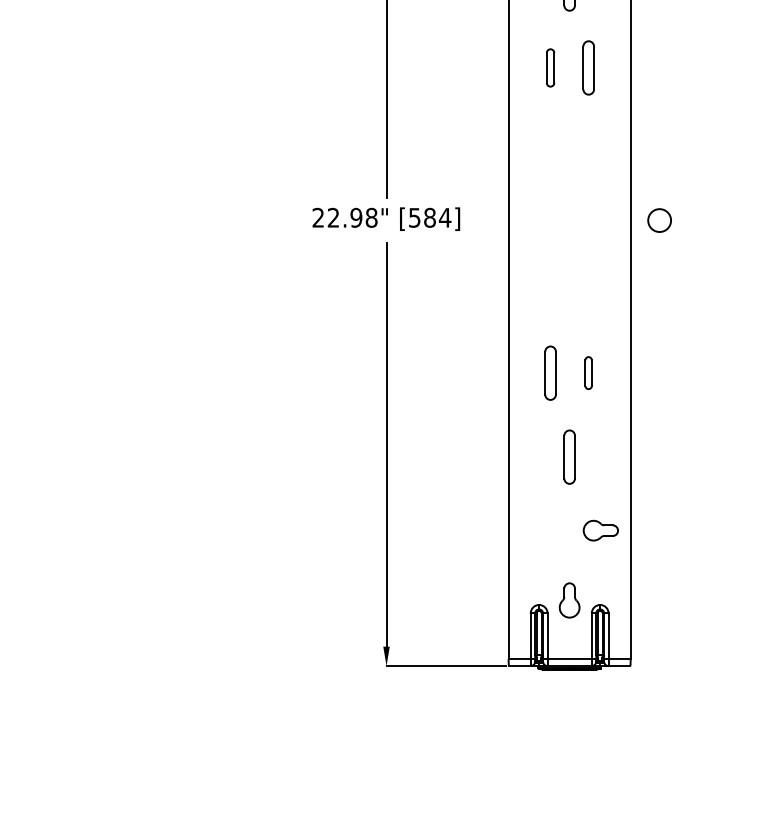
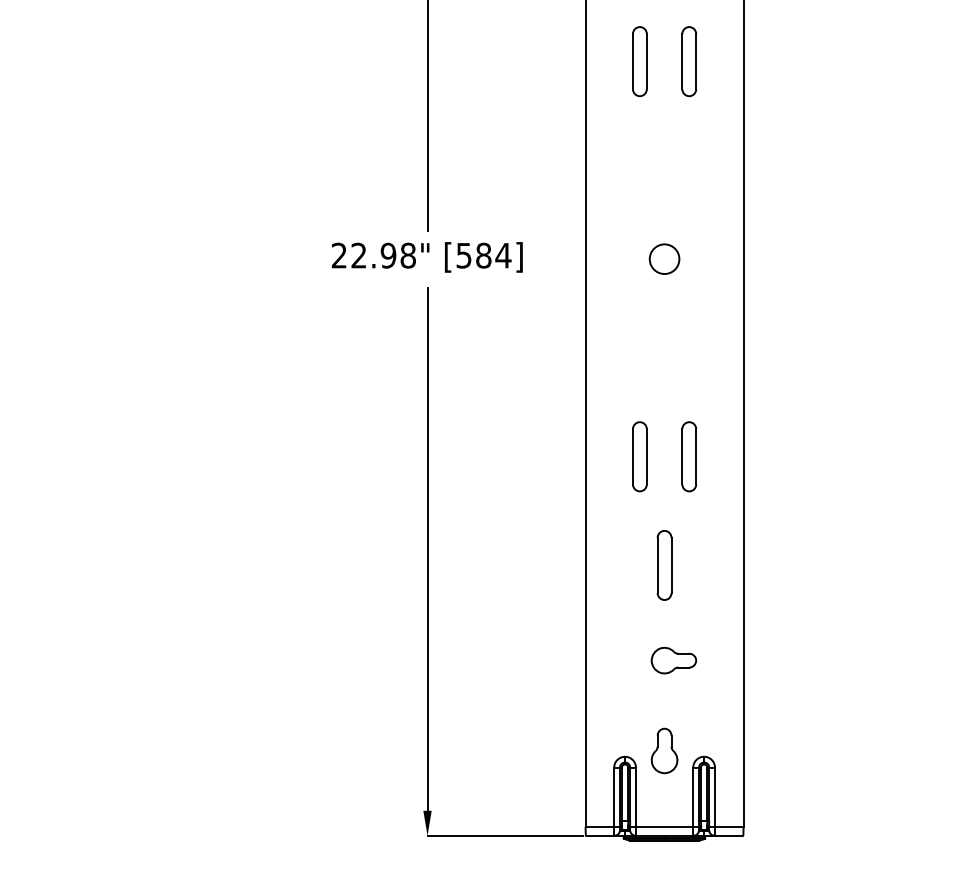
part: (550, 67) -> (639, 61), size x1.43
circle: (659, 220) -> (664, 259), moved
part: (588, 372) -> (688, 455), size x1.67
part: (600, 530) -> (673, 660), moved

